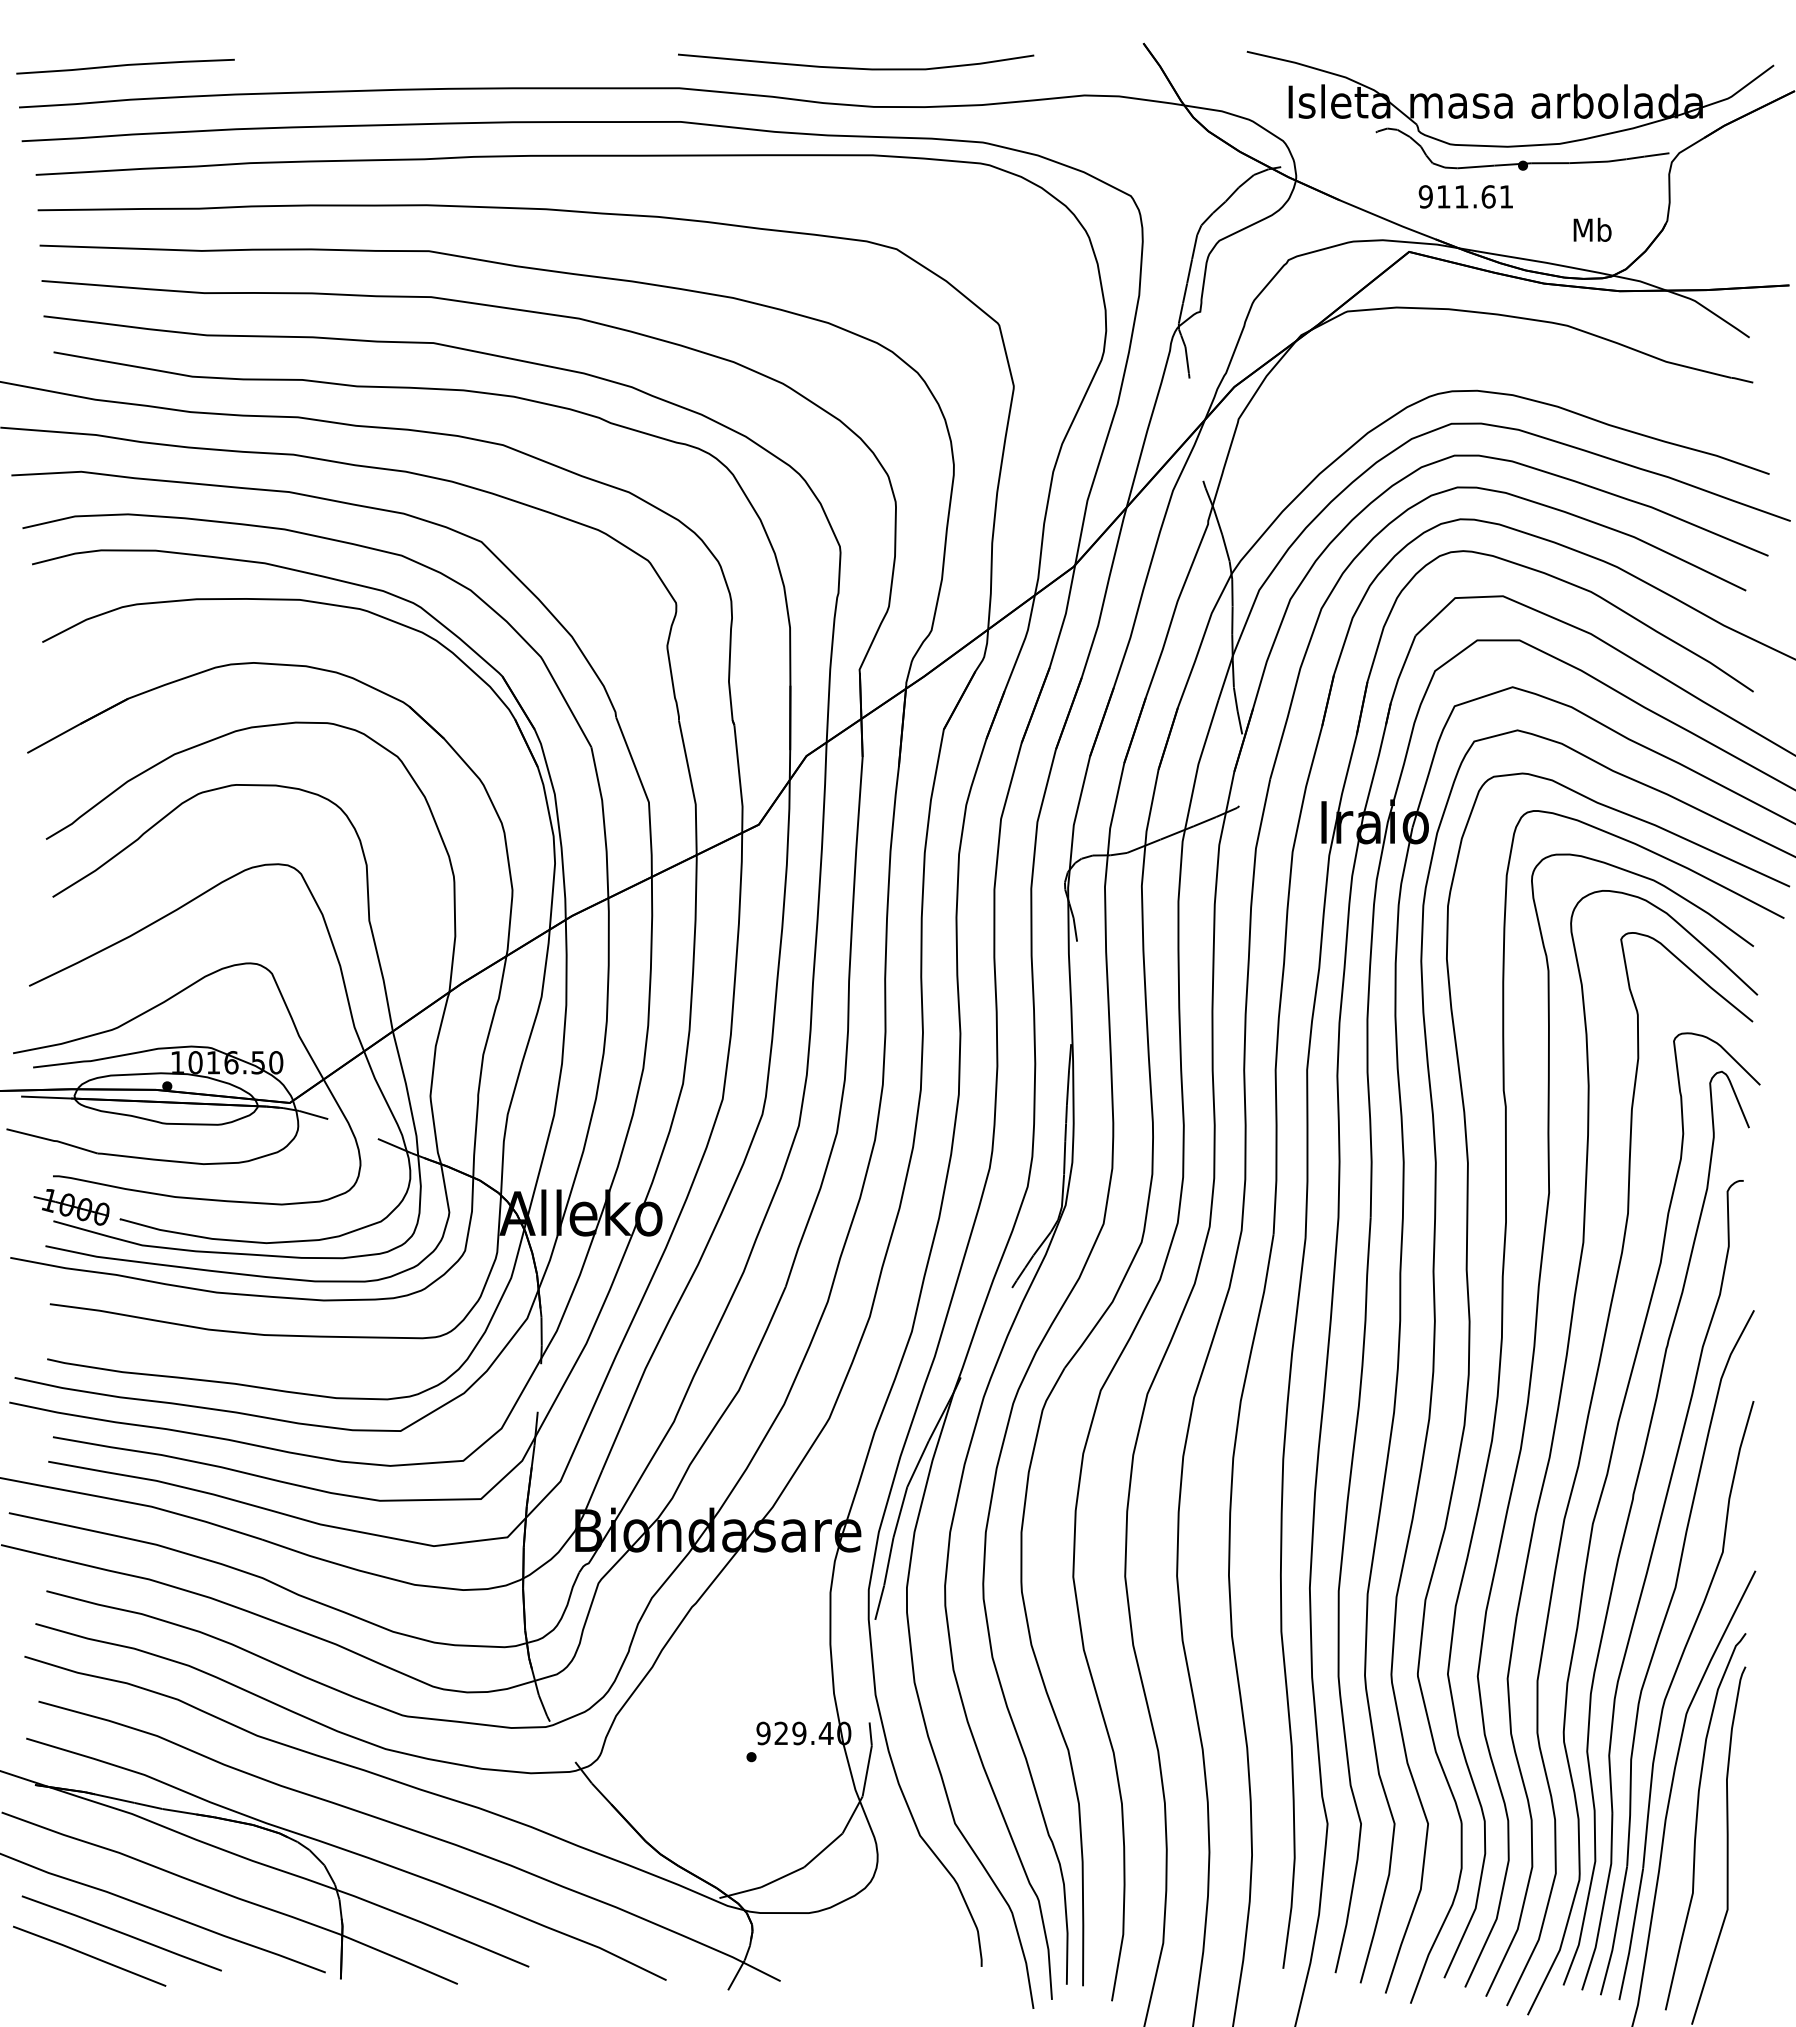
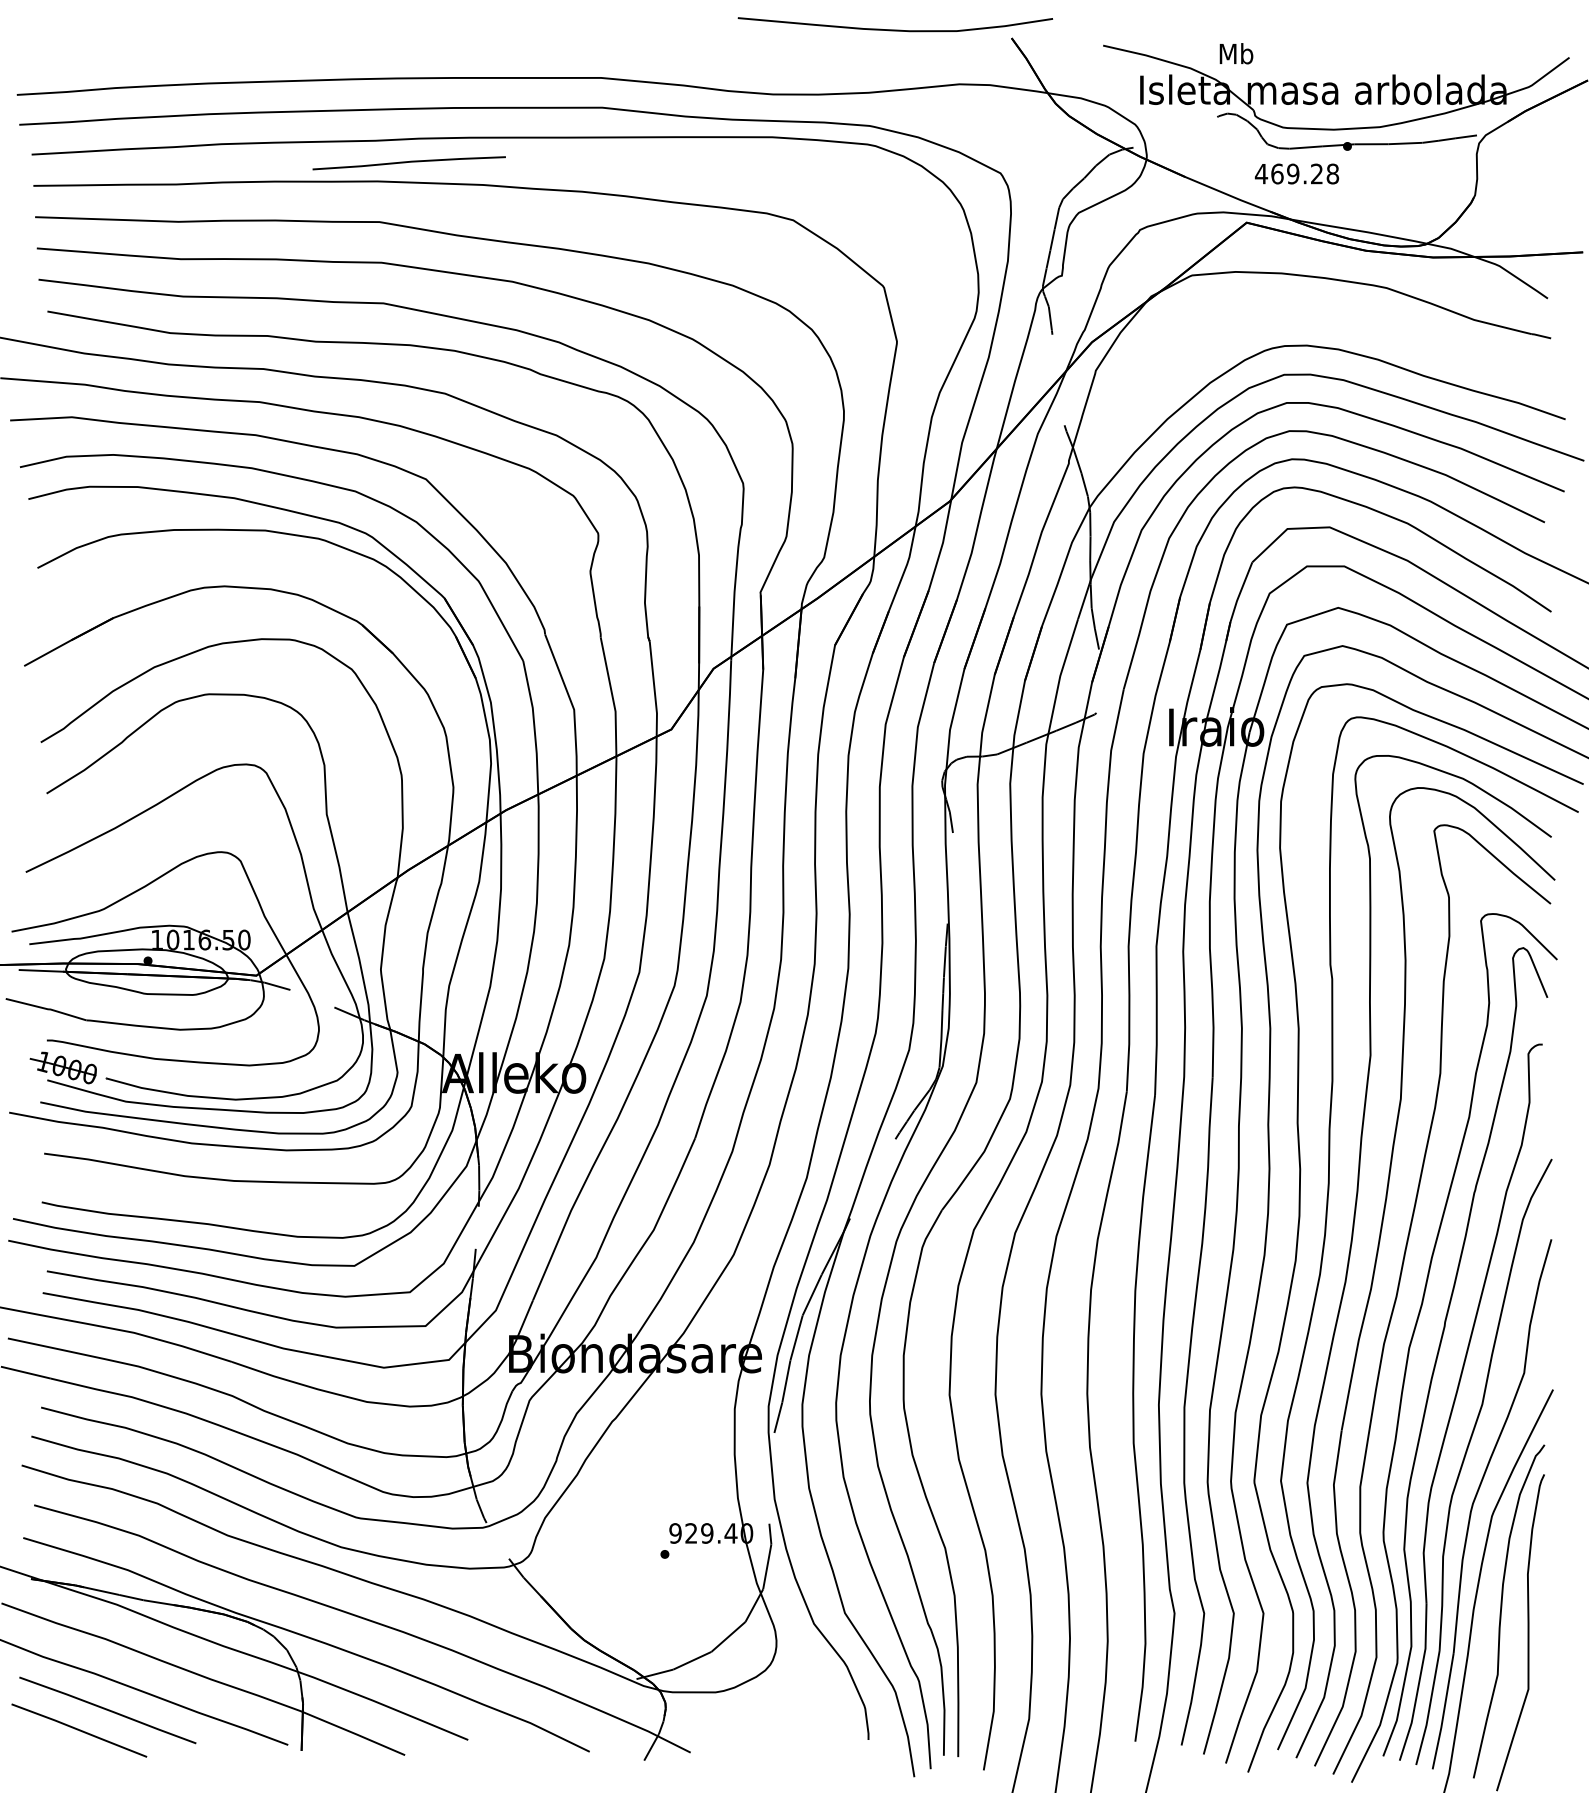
line: (125, 66) -> (409, 163), moved
curve: (856, 67) -> (895, 29), moved
text: (1465, 196) -> (1296, 173), 911.61 -> 469.28
text: (1592, 229) -> (1236, 53), moved

